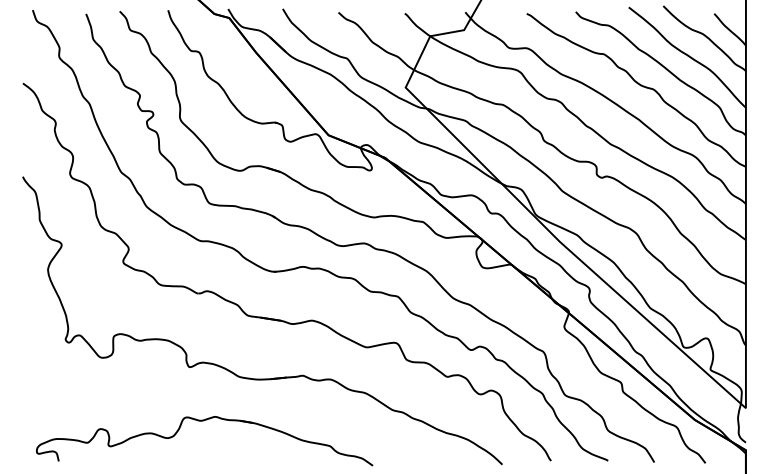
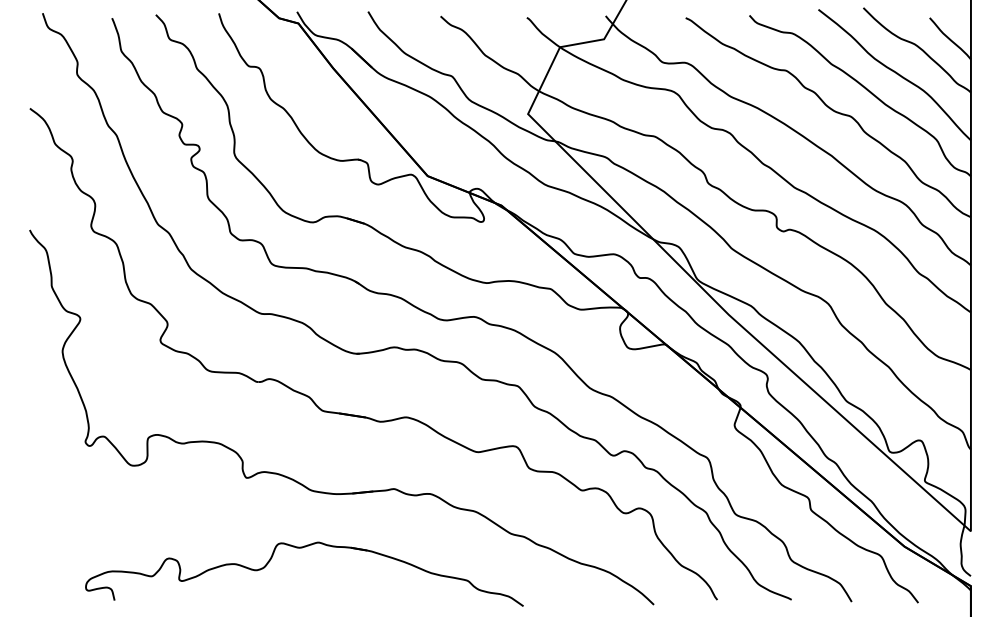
part: (203, 421) -> (302, 548), moved

